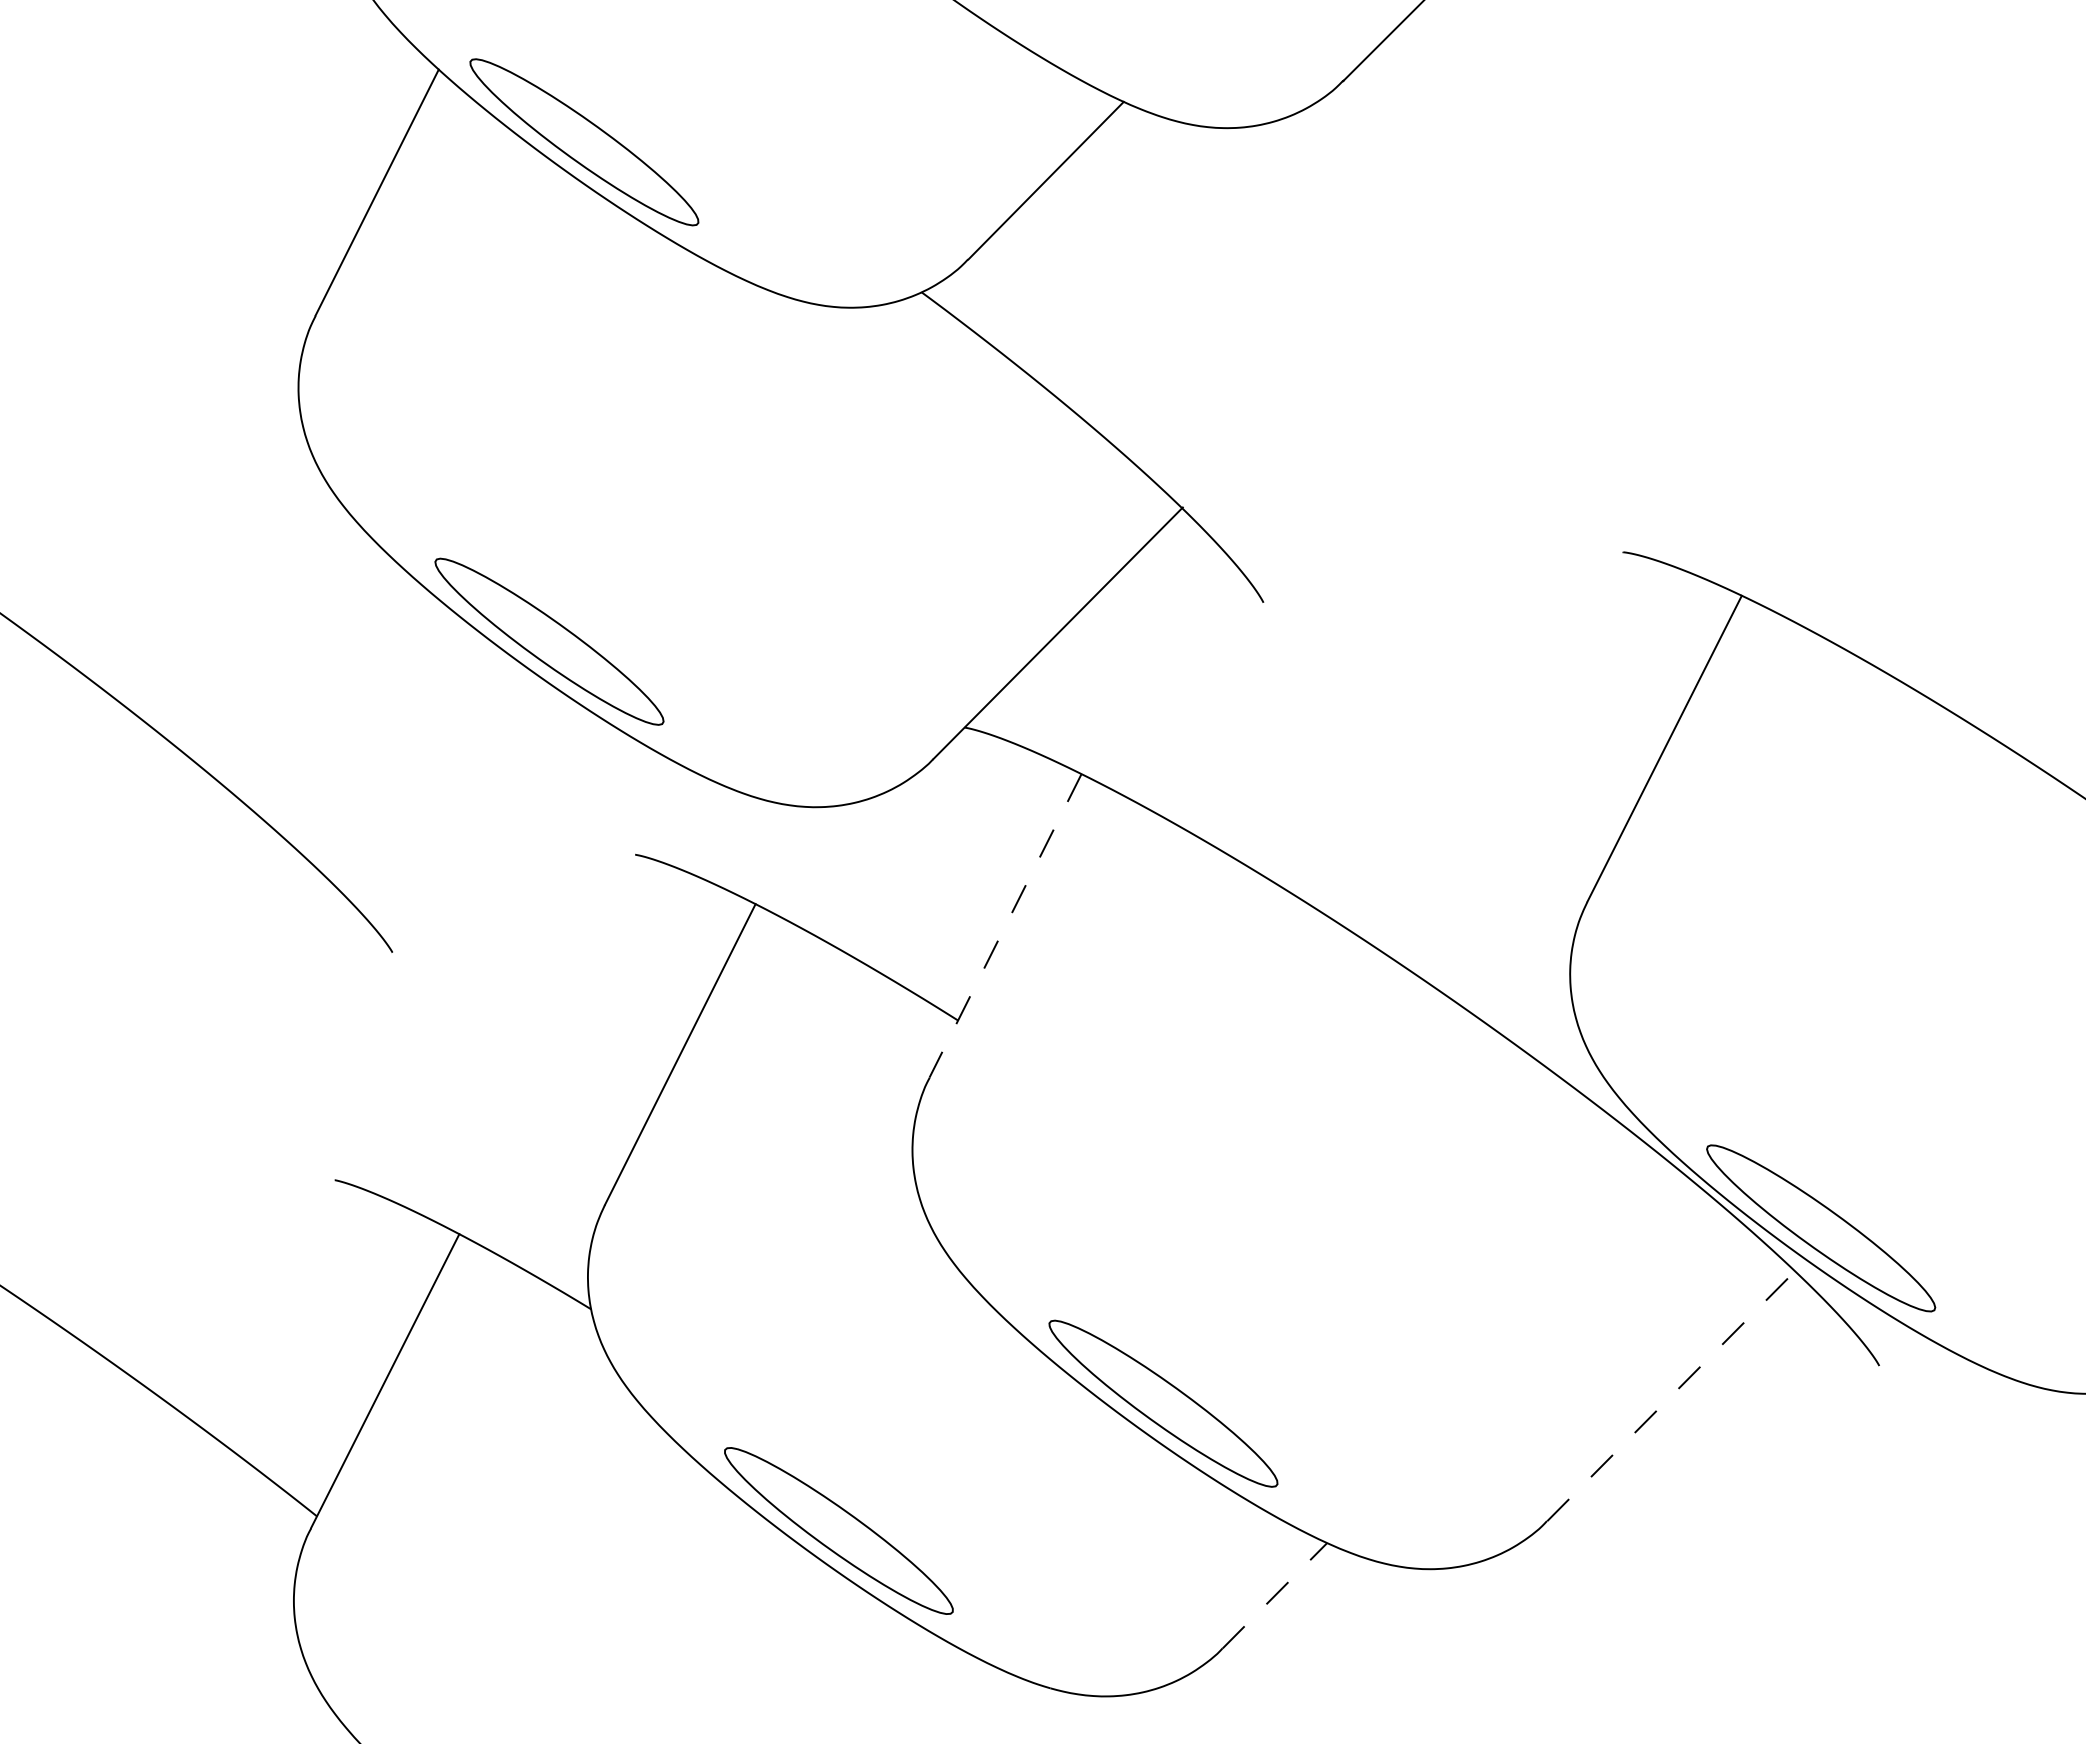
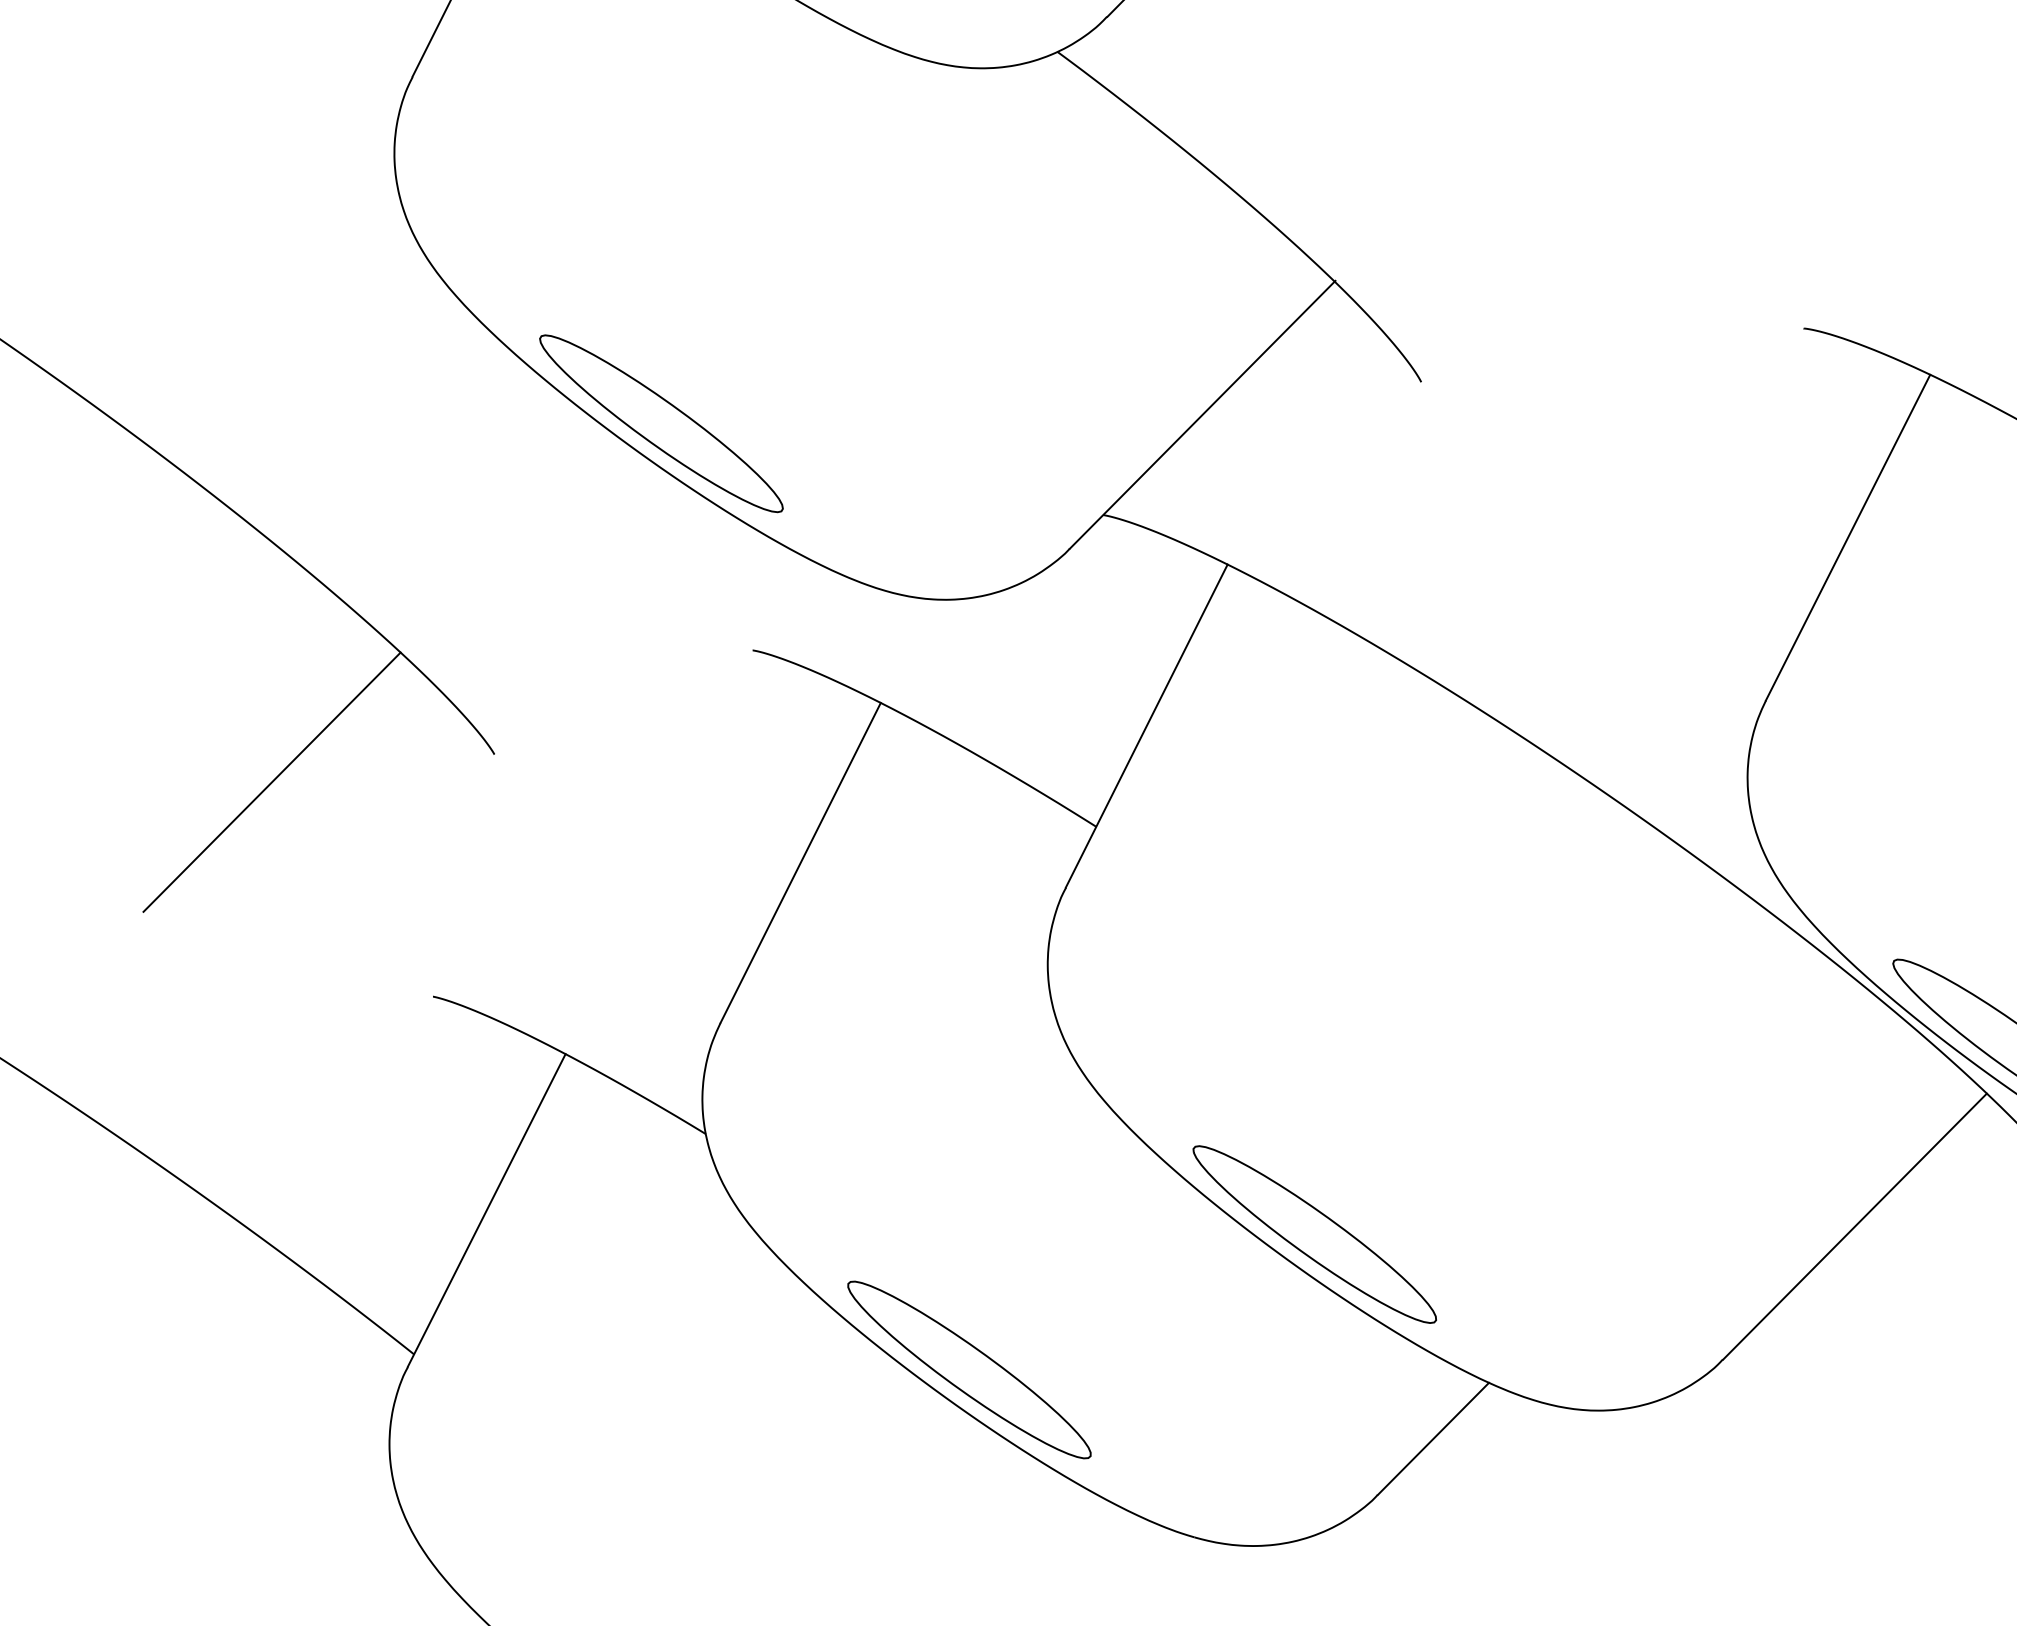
line: (1005, 925) -> (1146, 725), dashed -> solid
line: (183, 978) -> (272, 782), added
line: (1671, 1396) -> (1855, 1226), dashed -> solid
line: (1275, 1595) -> (1434, 1438), dashed -> solid

